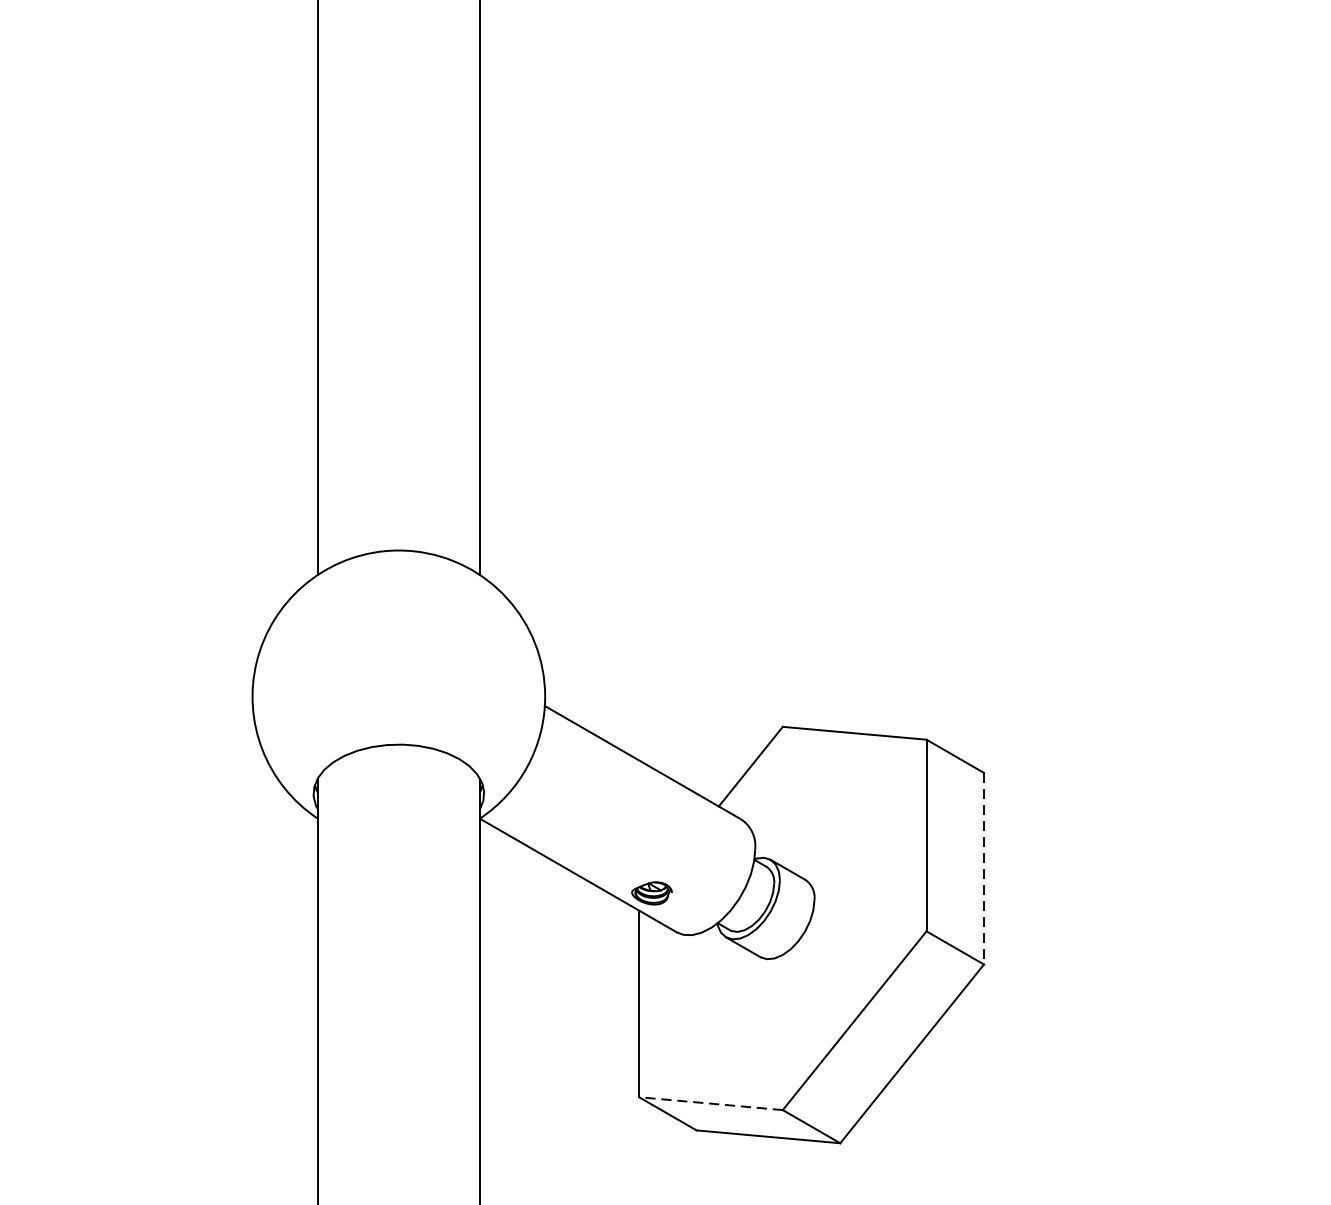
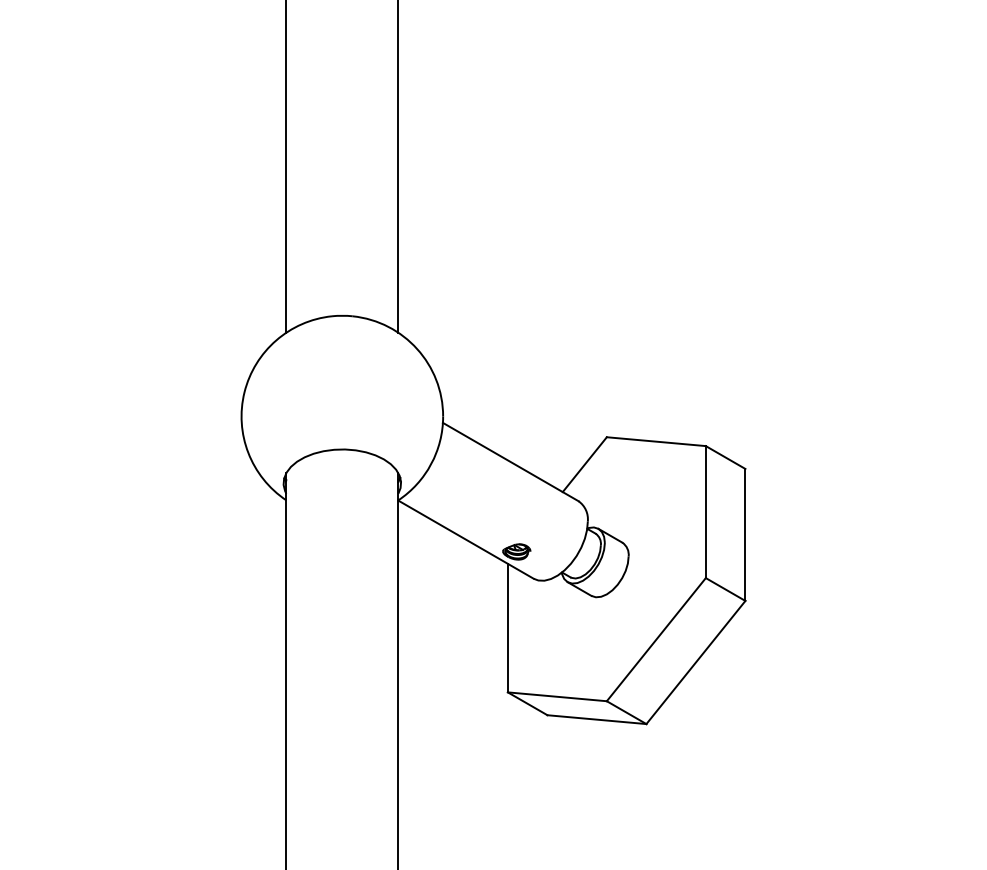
line: (984, 868) -> (745, 534), dashed -> solid
line: (711, 1103) -> (557, 696), dashed -> solid

